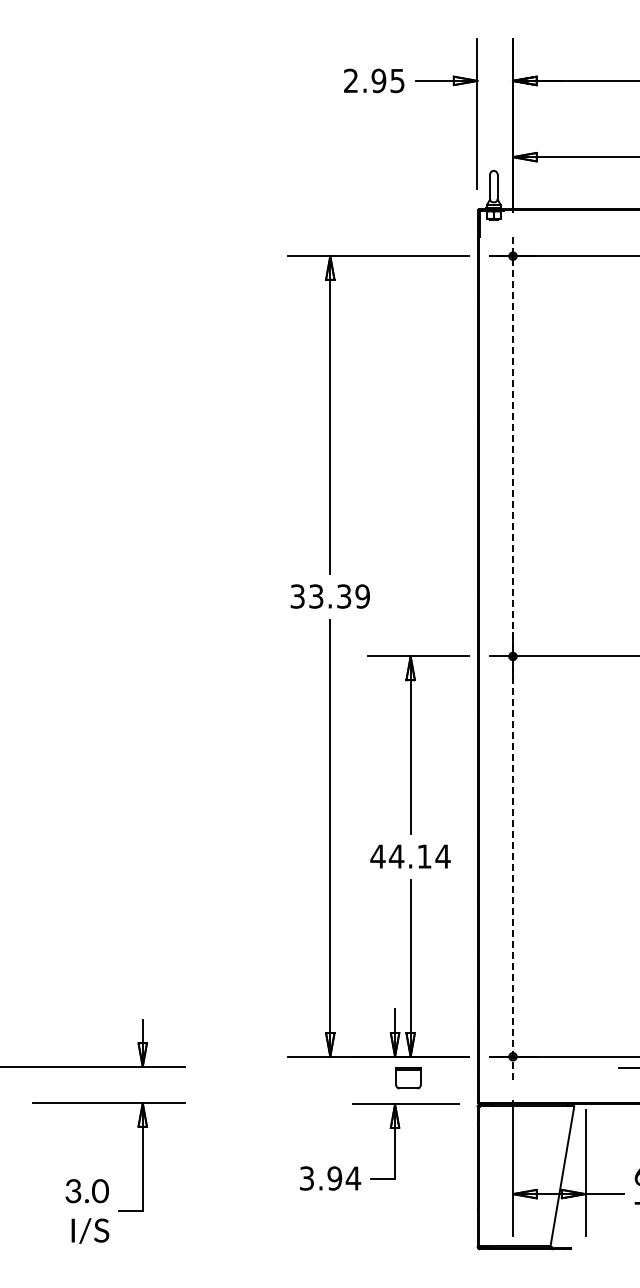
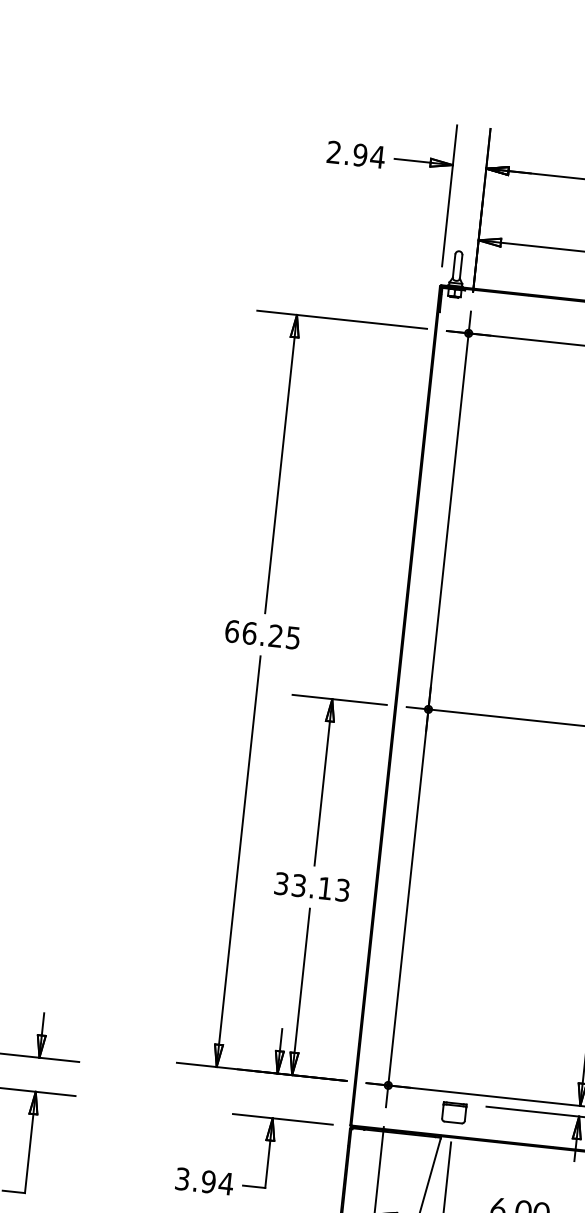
text: (397, 81) -> (377, 157), 2.95 -> 2.94
text: (329, 596) -> (262, 634), 33.39 -> 66.25
line: (513, 655) -> (429, 708), dashed -> solid
text: (410, 856) -> (312, 887), 44.14 -> 33.13
part: (408, 1078) -> (454, 1113), moved

